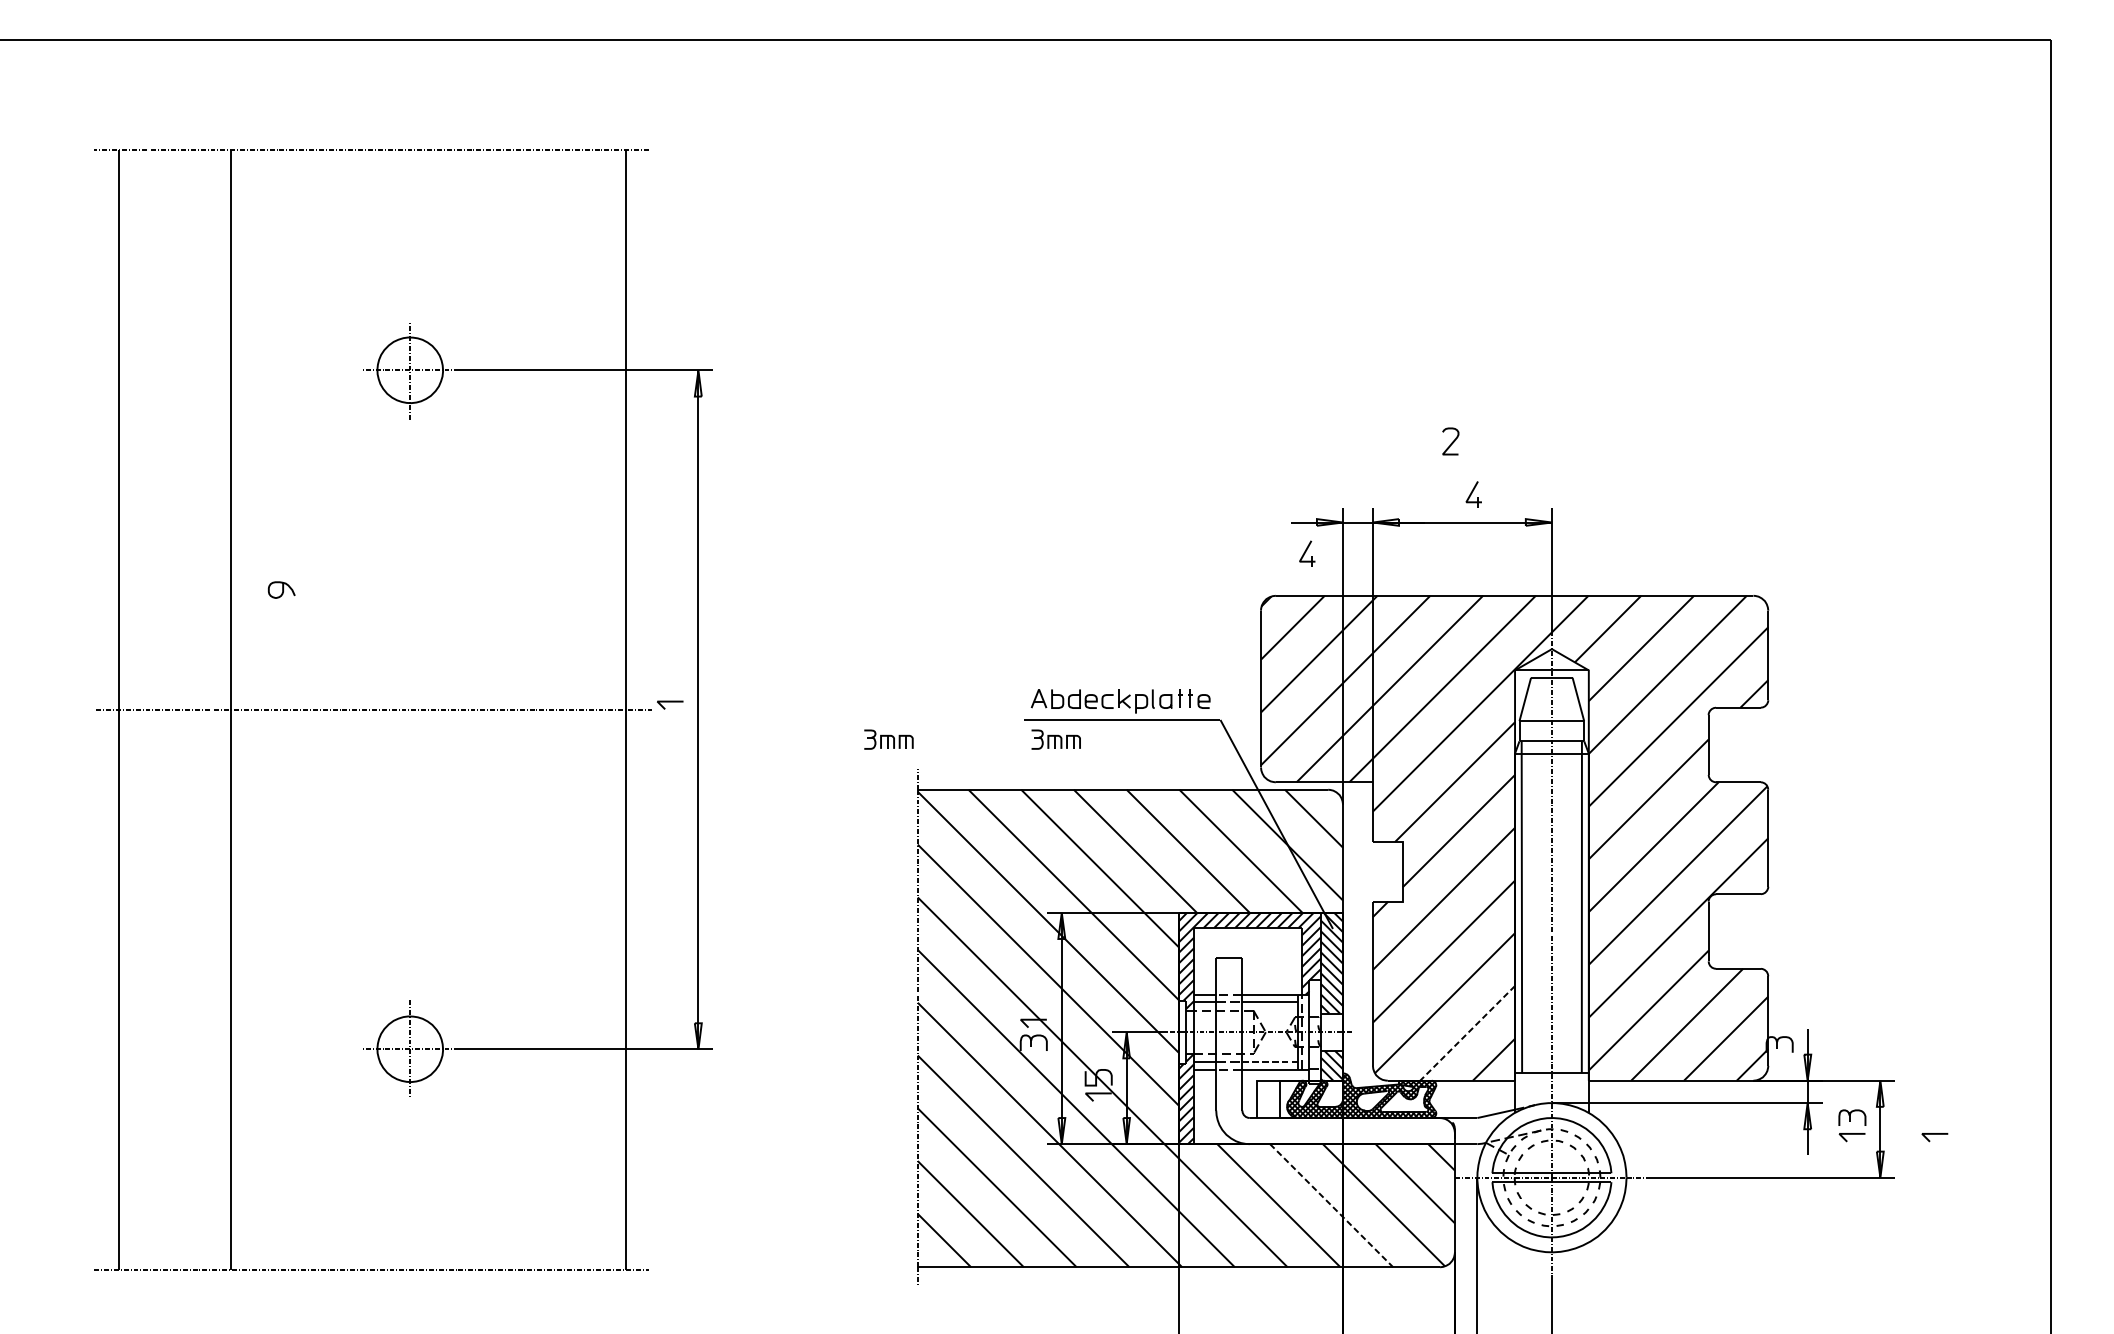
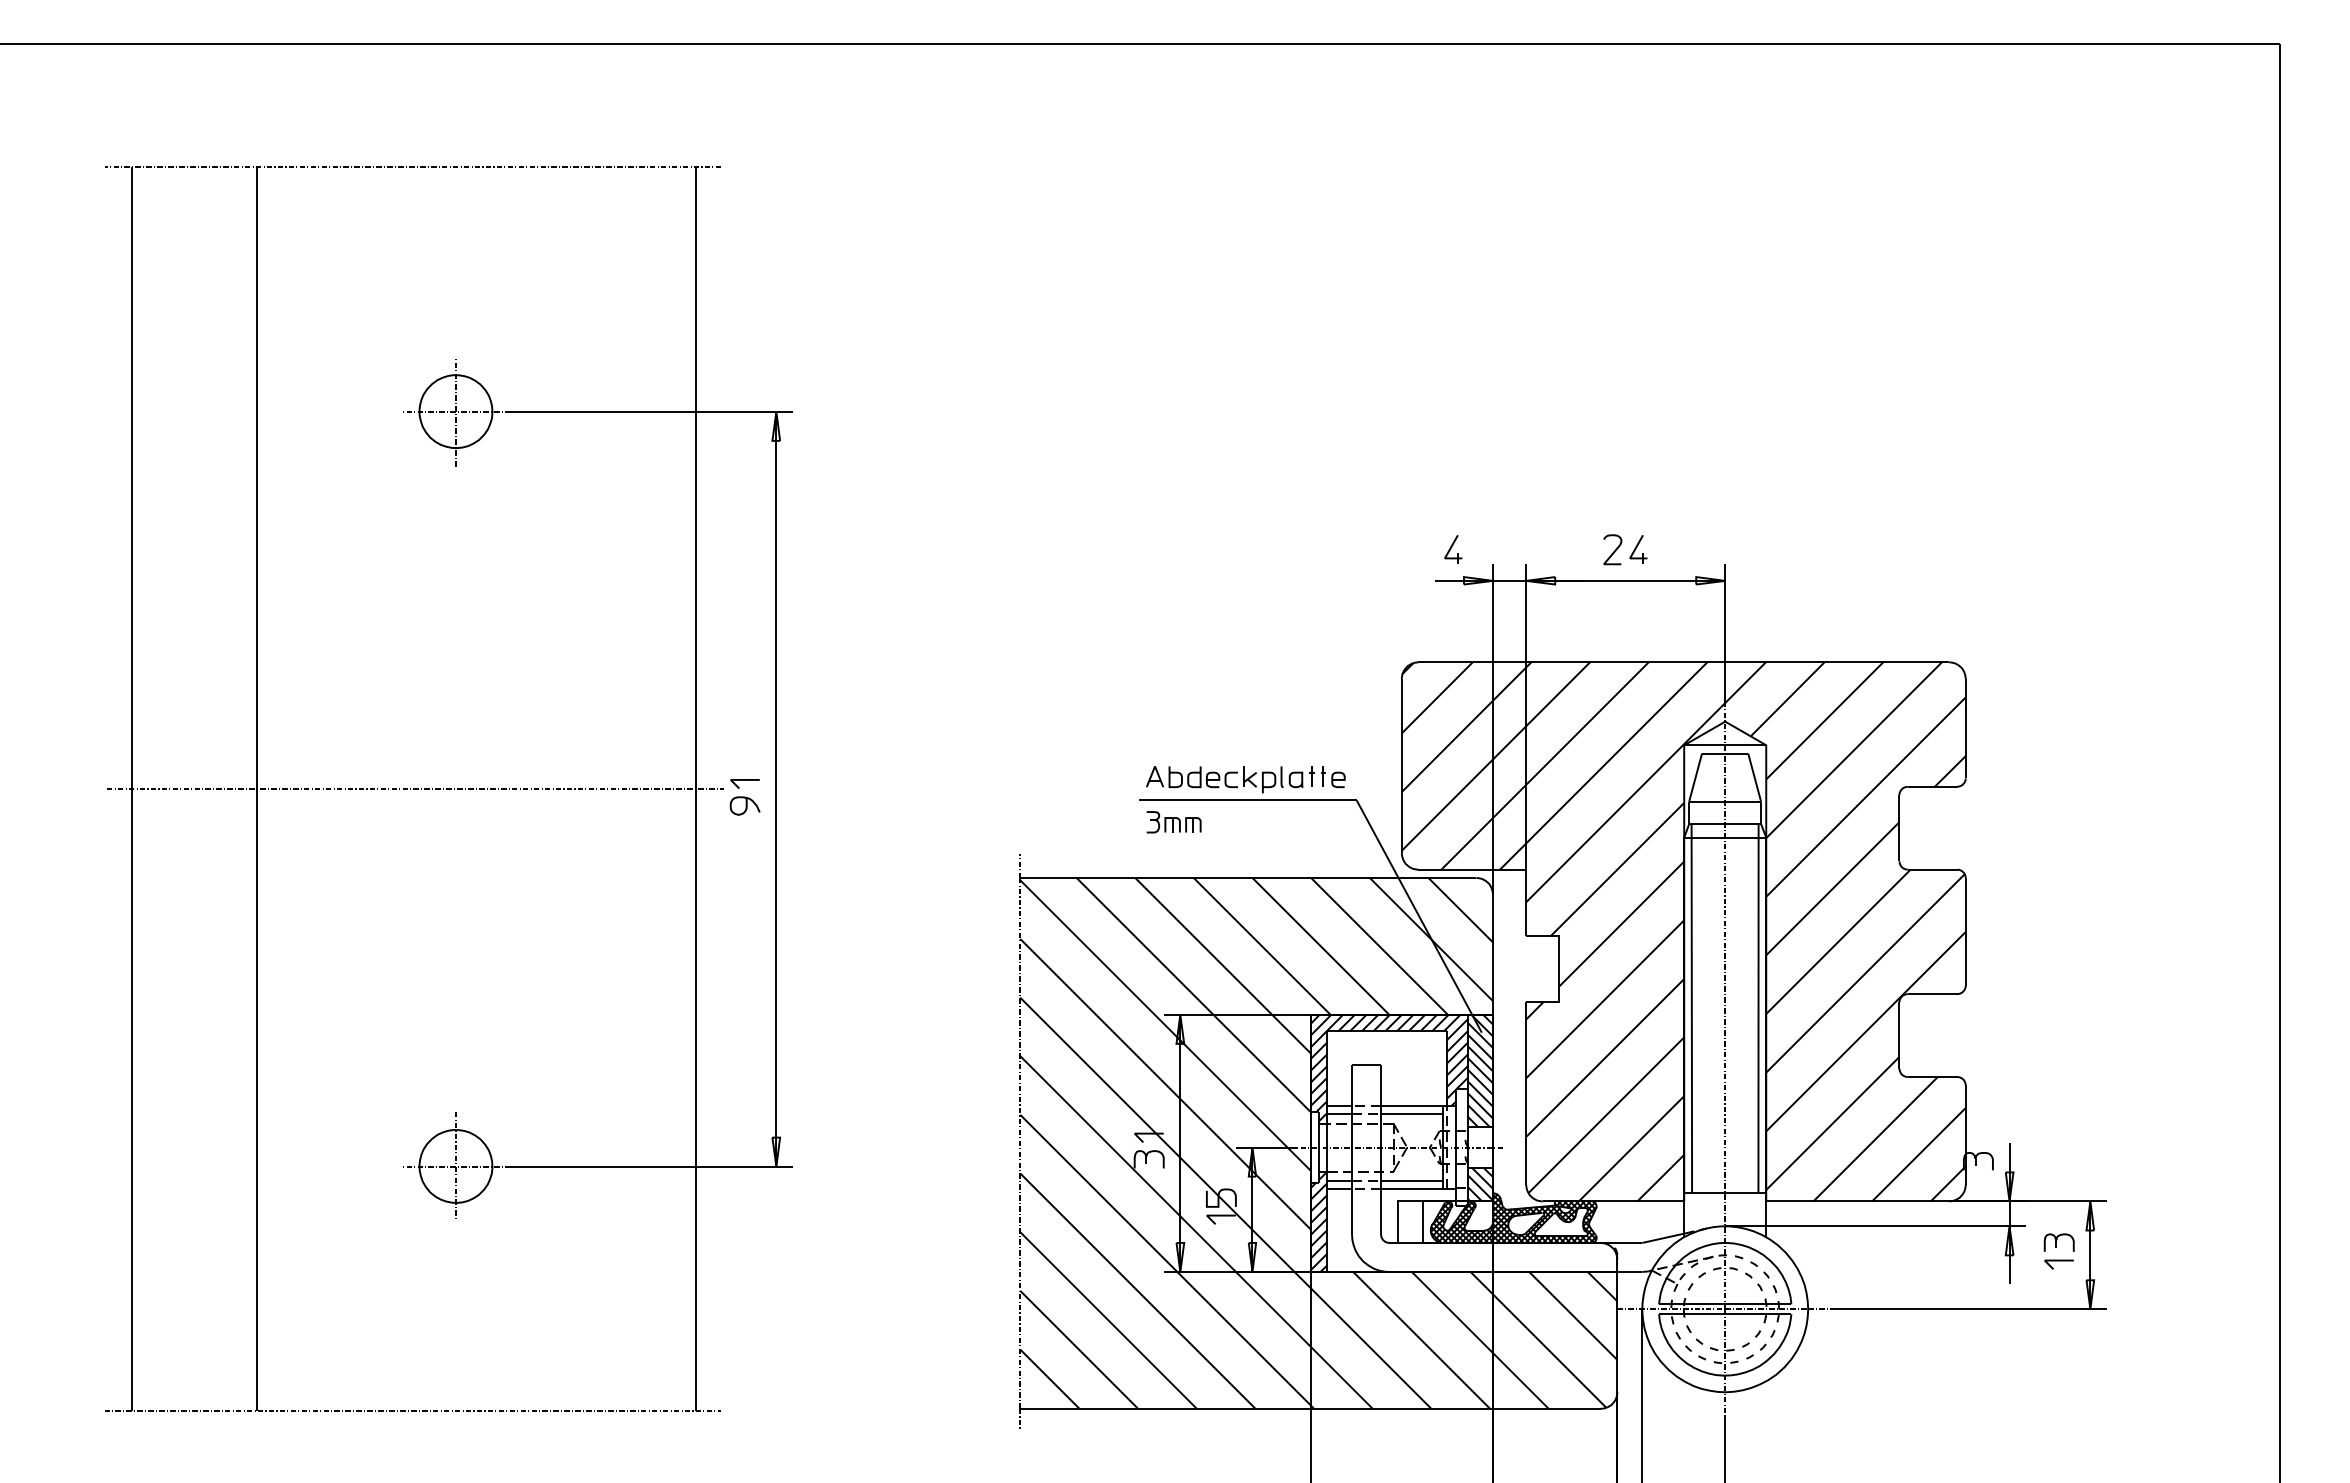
curve: (1452, 442) -> (1614, 550), moved
part: (1307, 553) -> (1453, 549), moved
curve: (282, 589) -> (745, 805), moved
part: (888, 739) -> (987, 822), removed
line: (1467, 1033) -> (1631, 1148), dashed -> solid
line: (1269, 1061) -> (1411, 1180), dashed -> solid
line: (1934, 1134) -> (2150, 1261), removed
line: (1331, 1205) -> (1480, 1340), dashed -> solid

